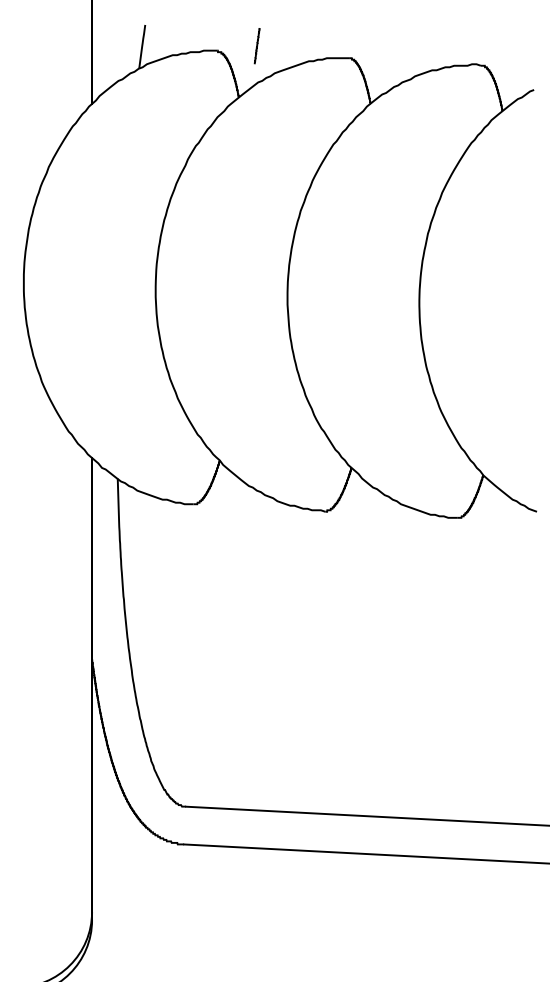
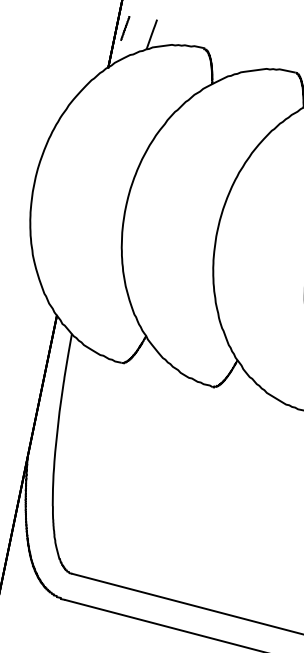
line: (256, 46) -> (124, 28), moved

